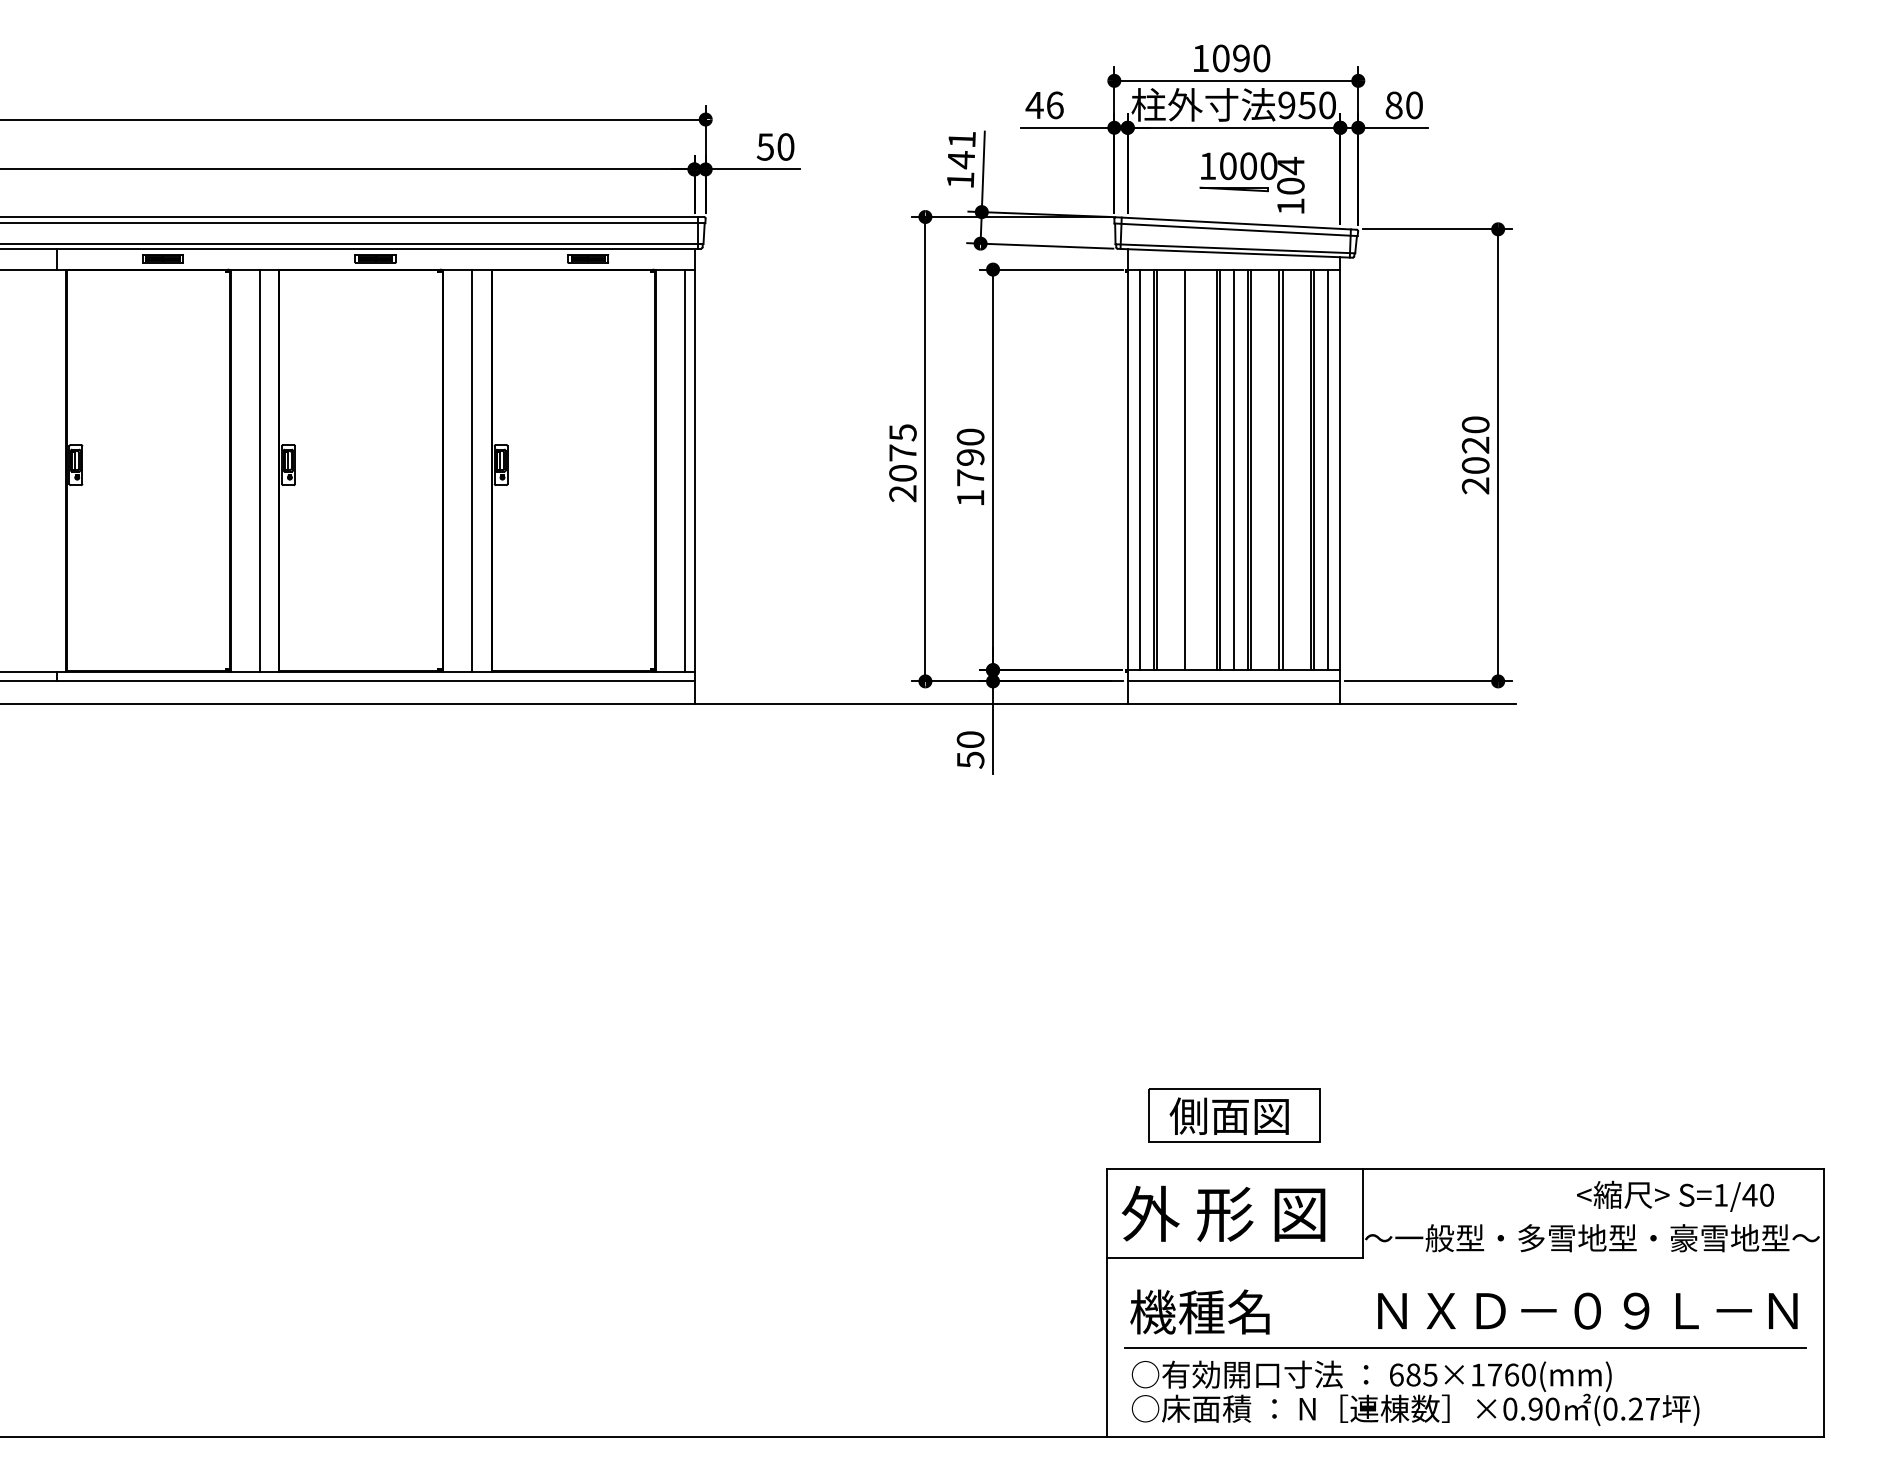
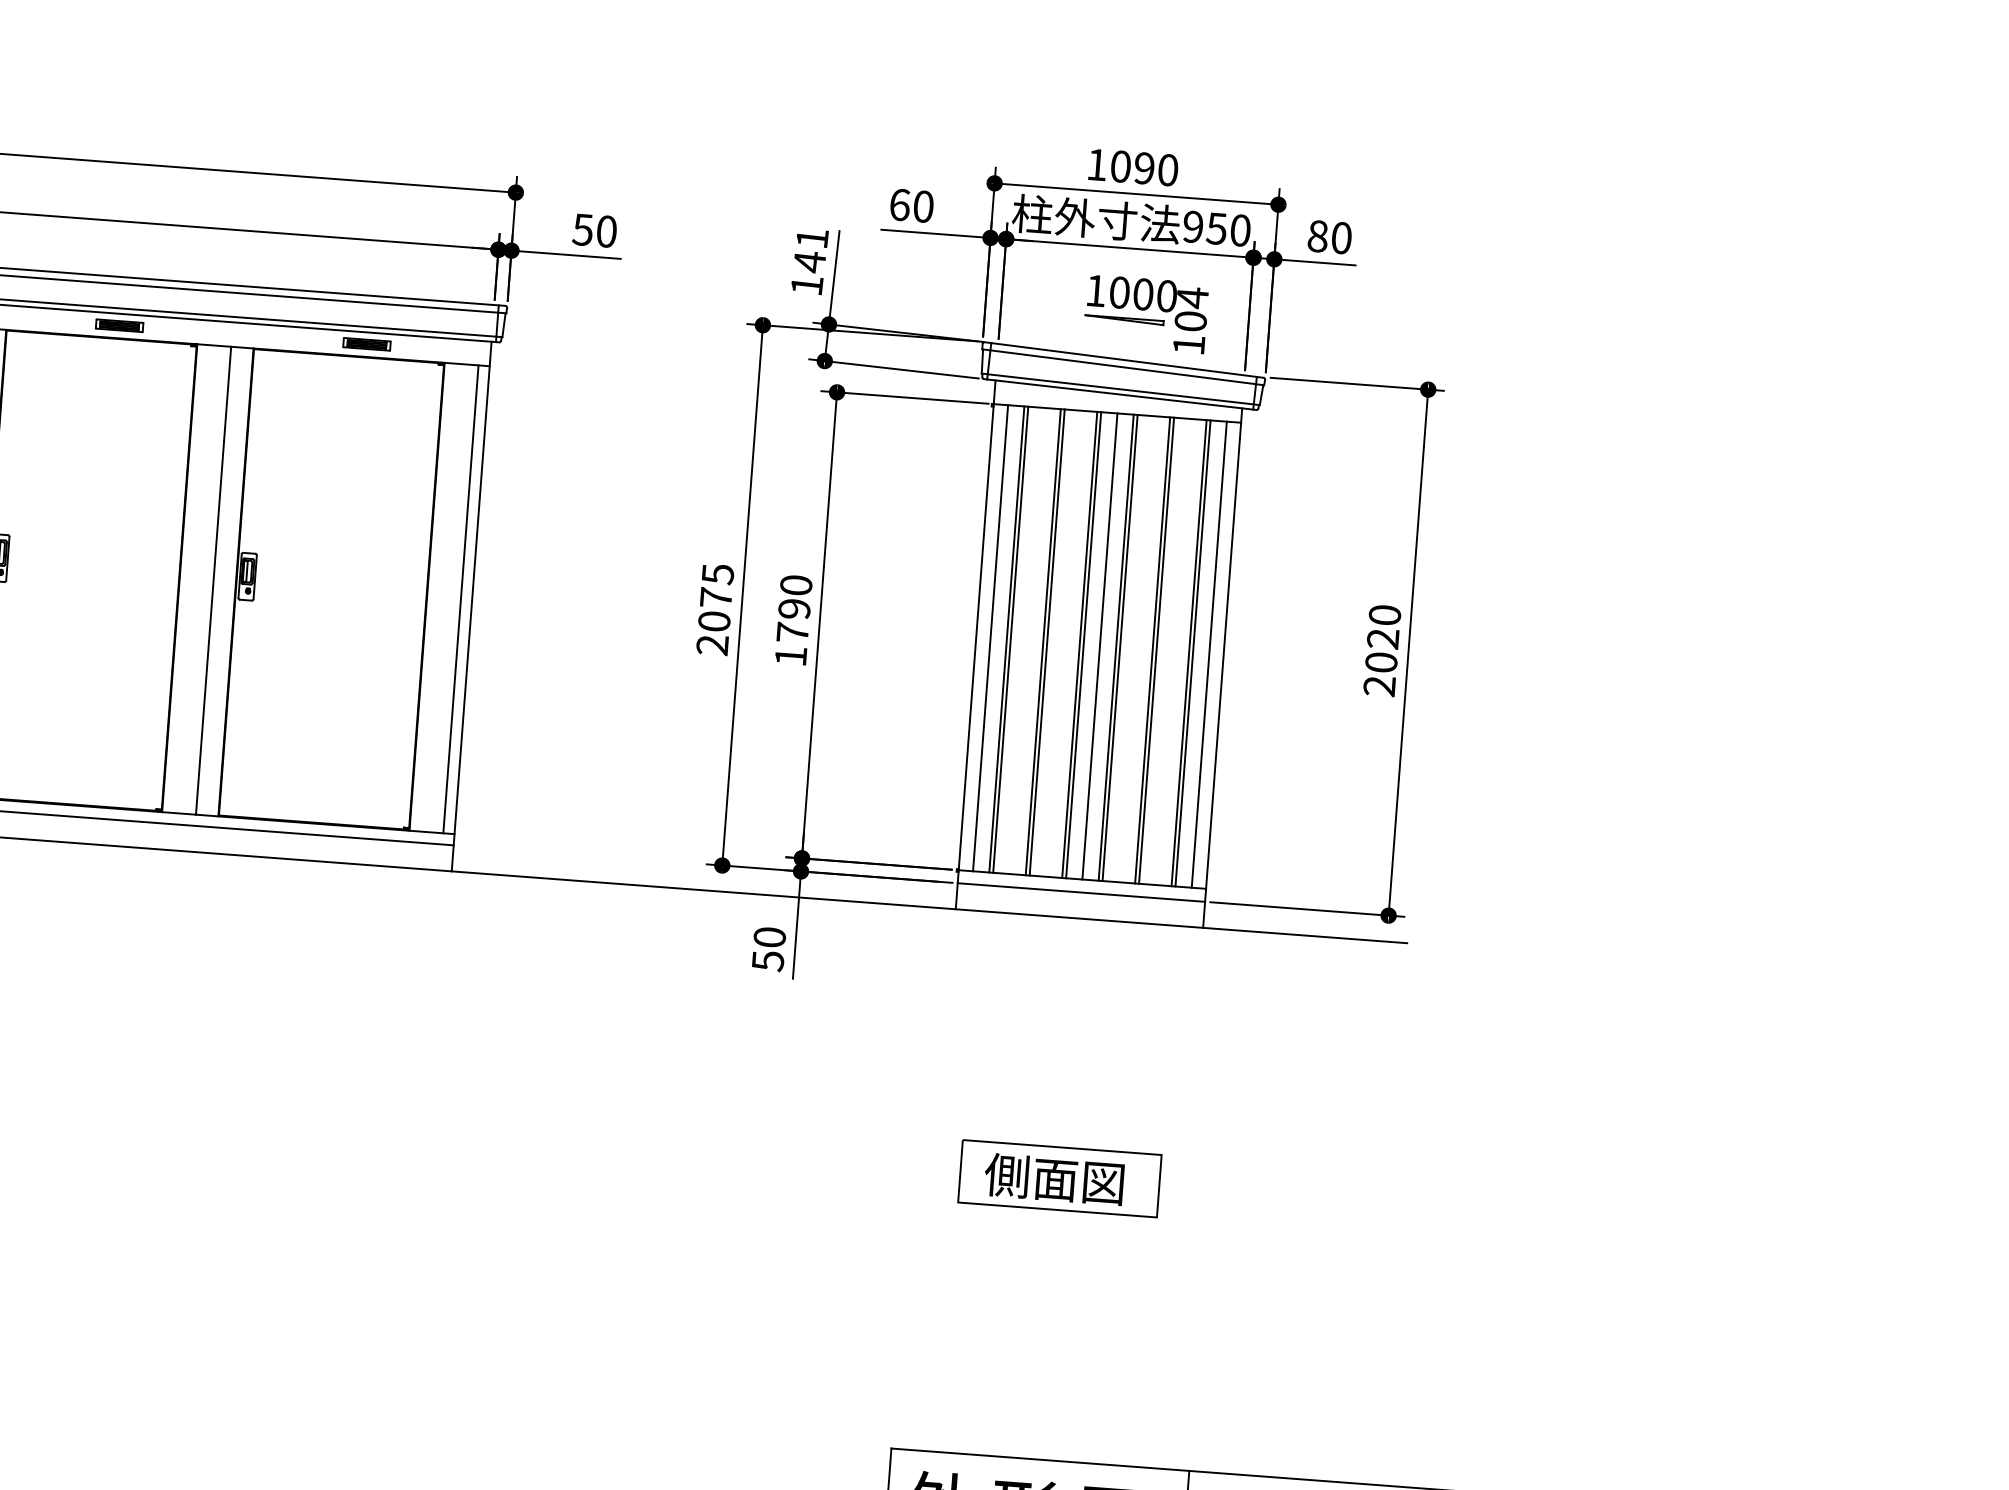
text: (1044, 105) -> (911, 205), 46 -> 60
line: (1188, 469) -> (1046, 642), added
part: (1234, 1115) -> (1060, 1178), moved

